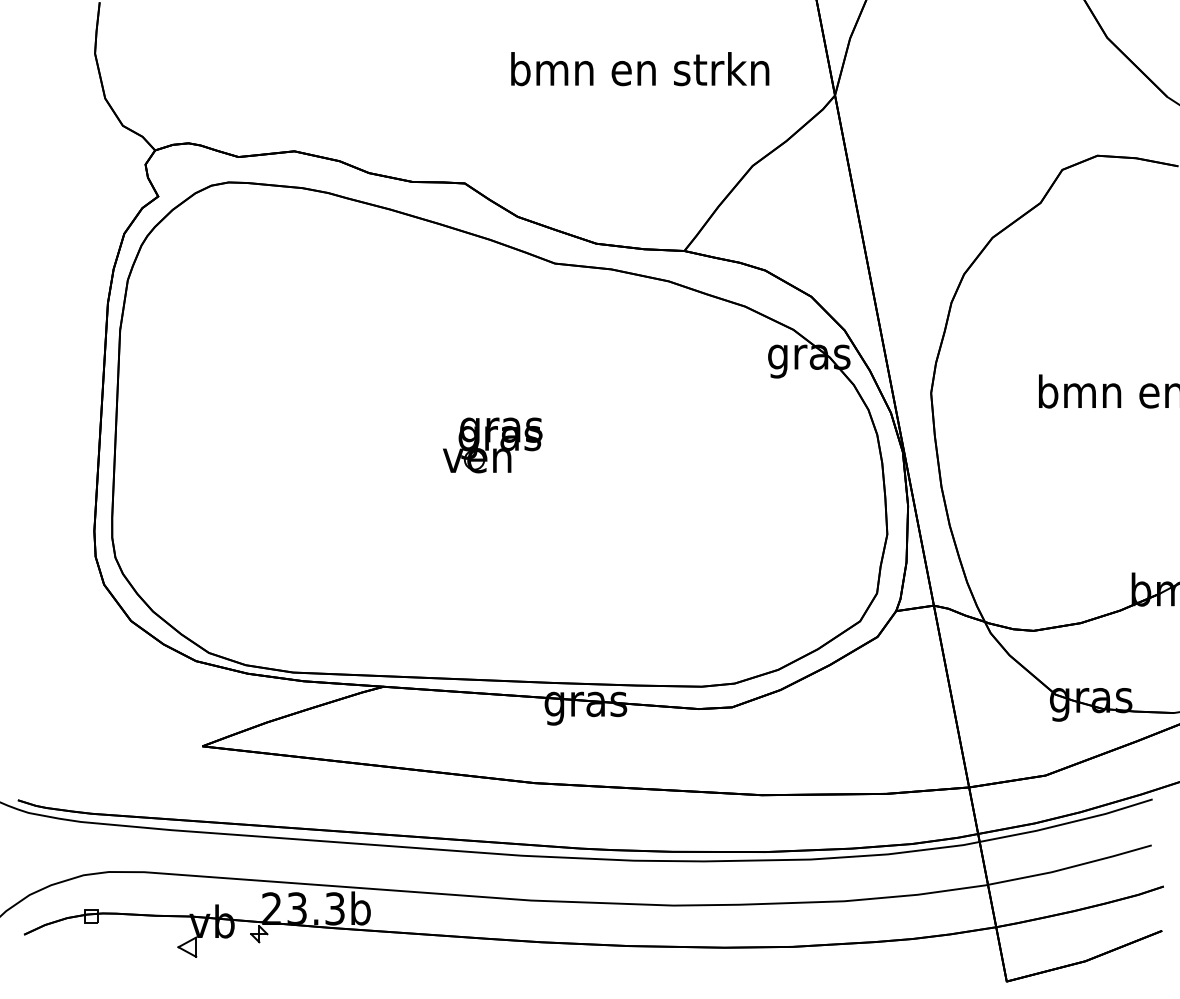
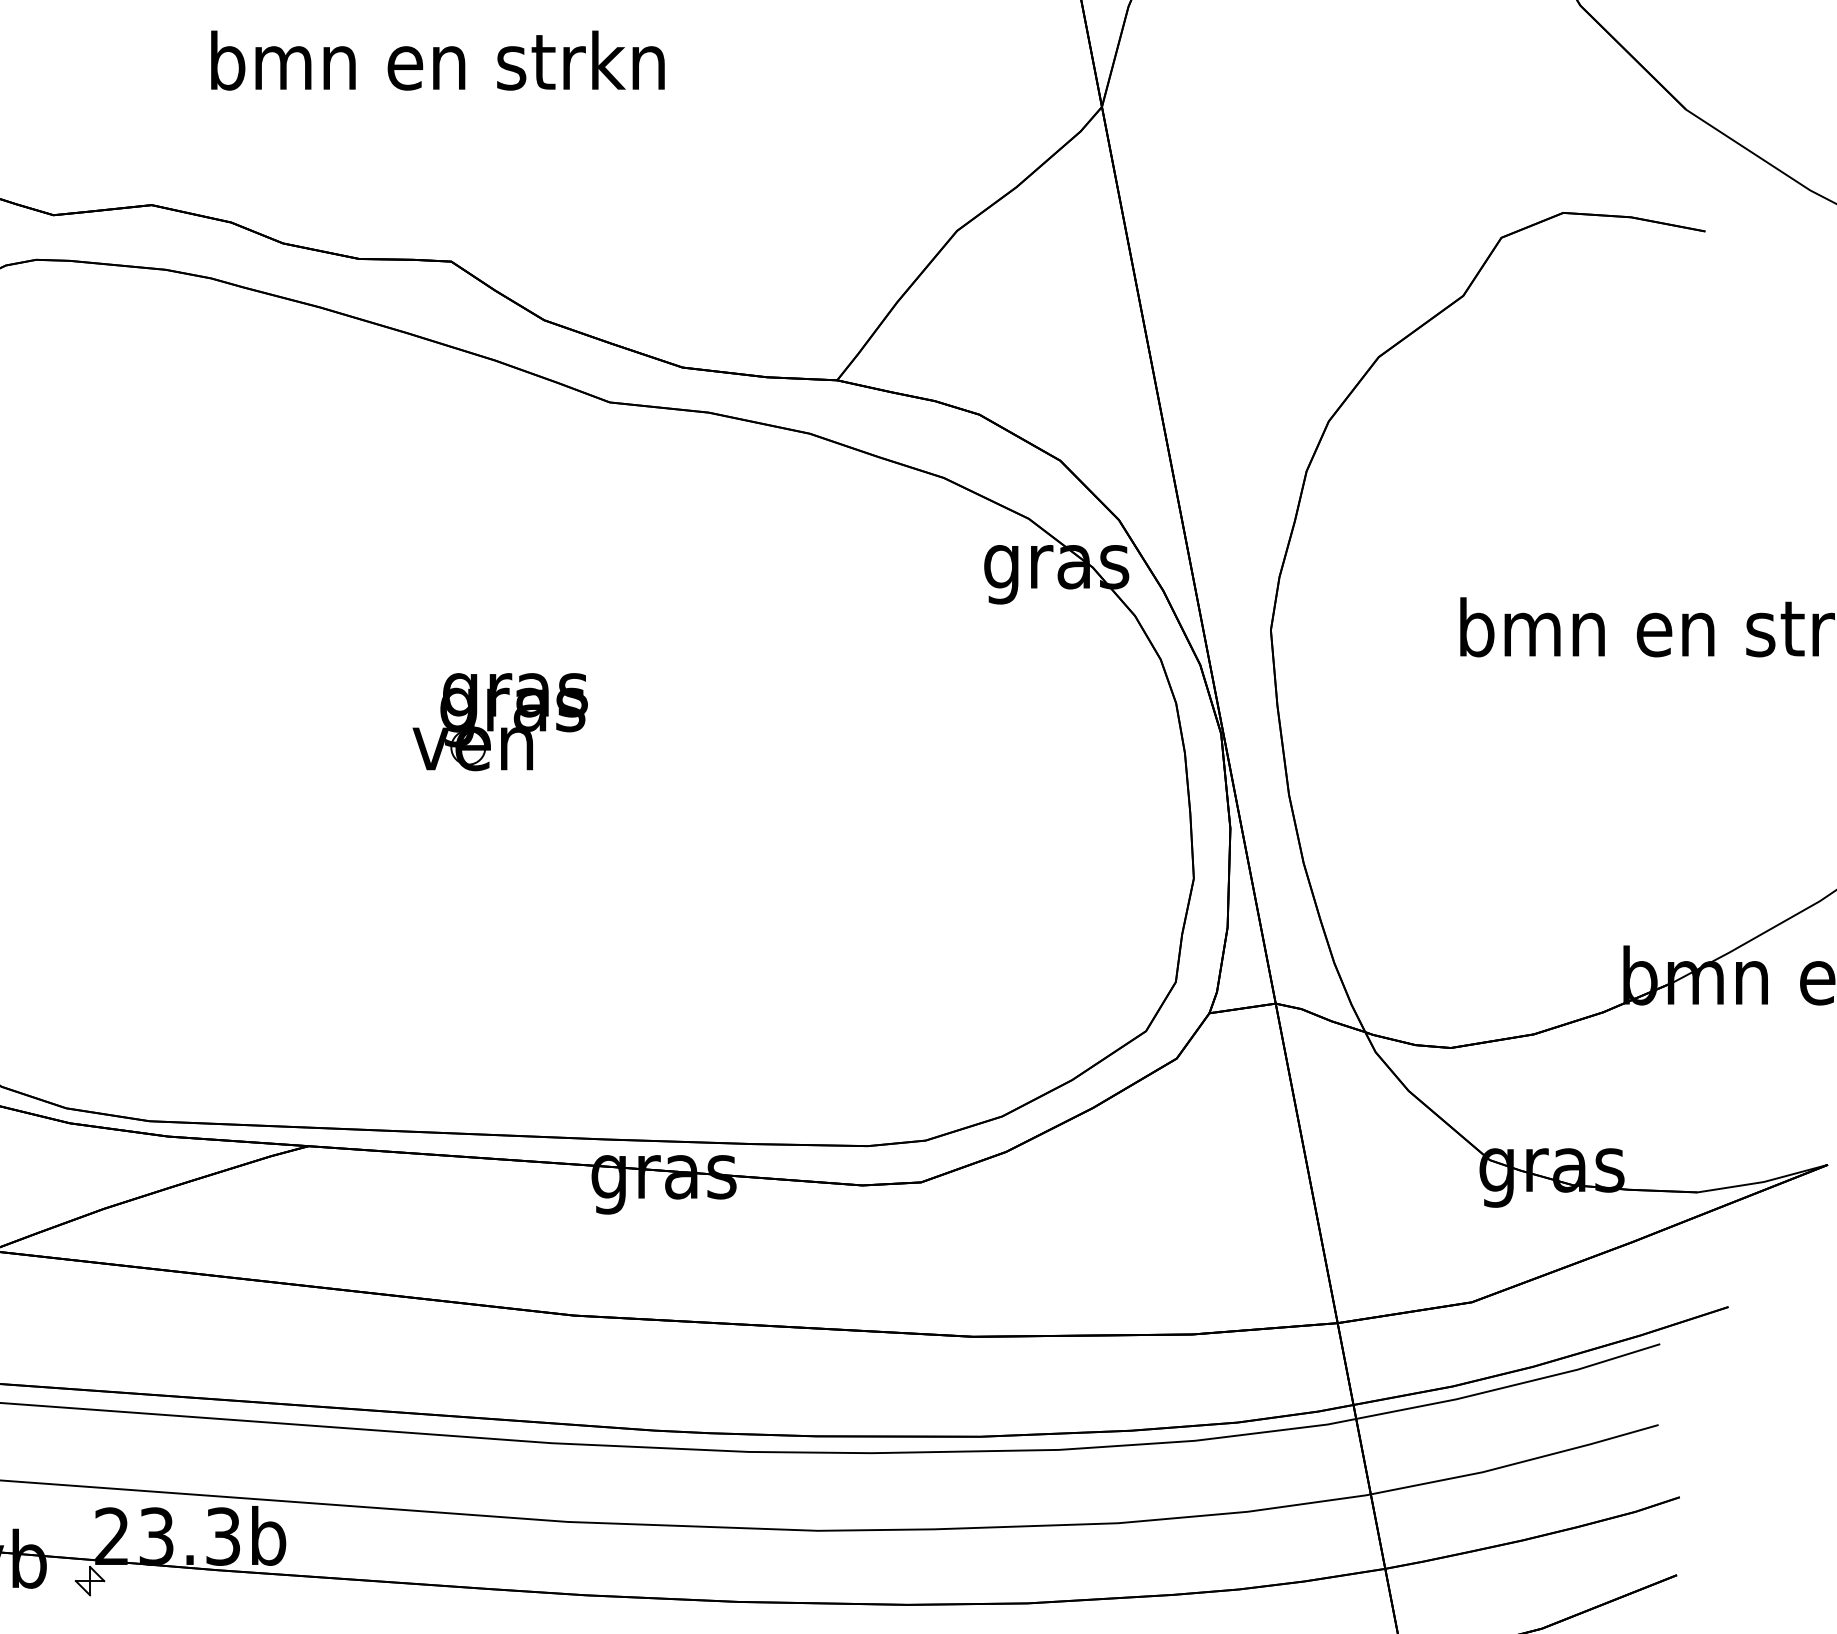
text: (640, 69) -> (438, 61), moved

